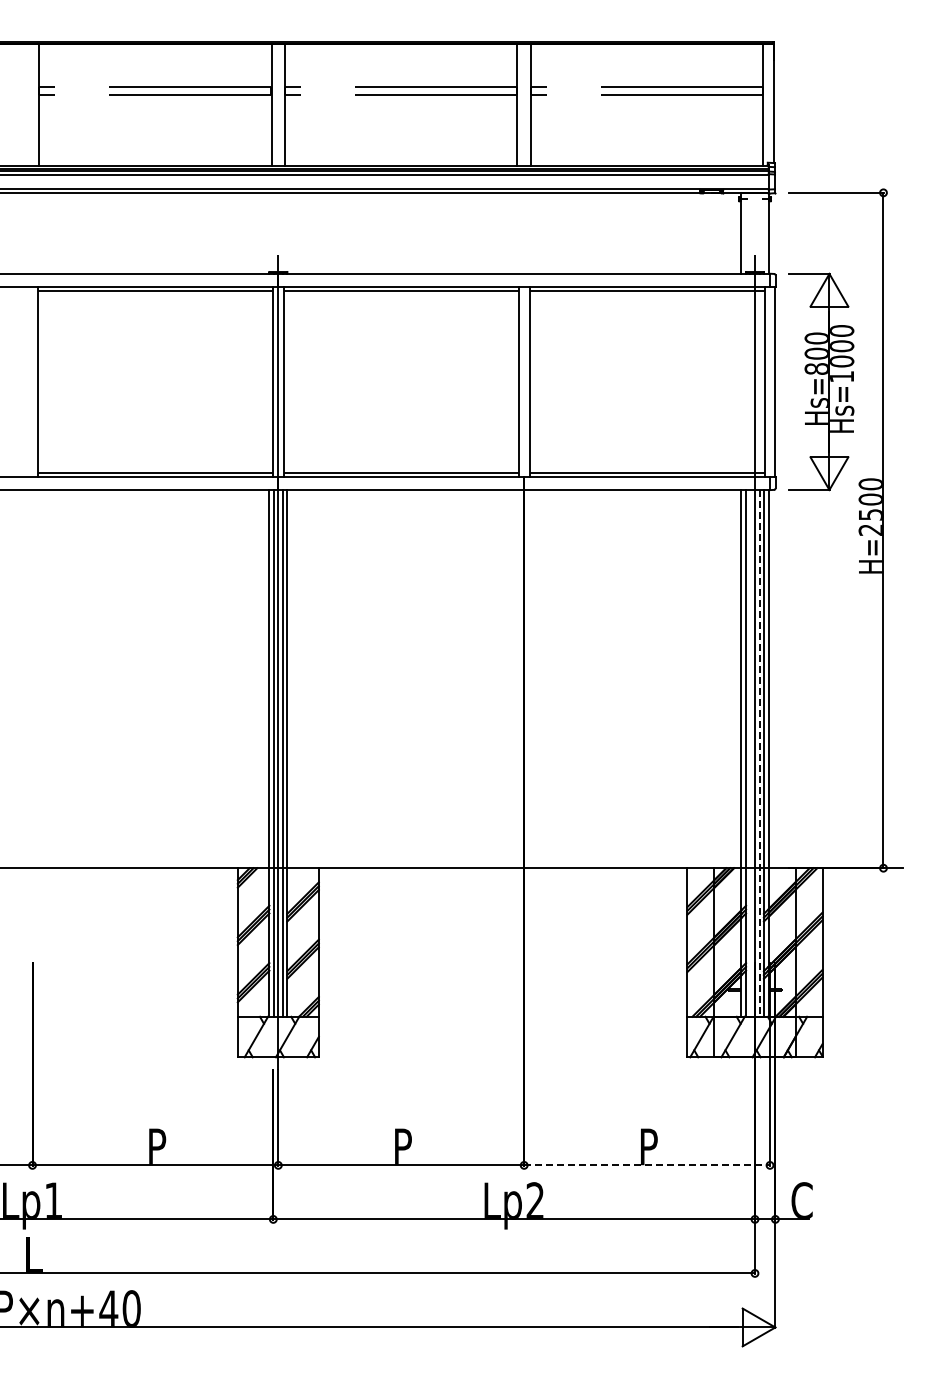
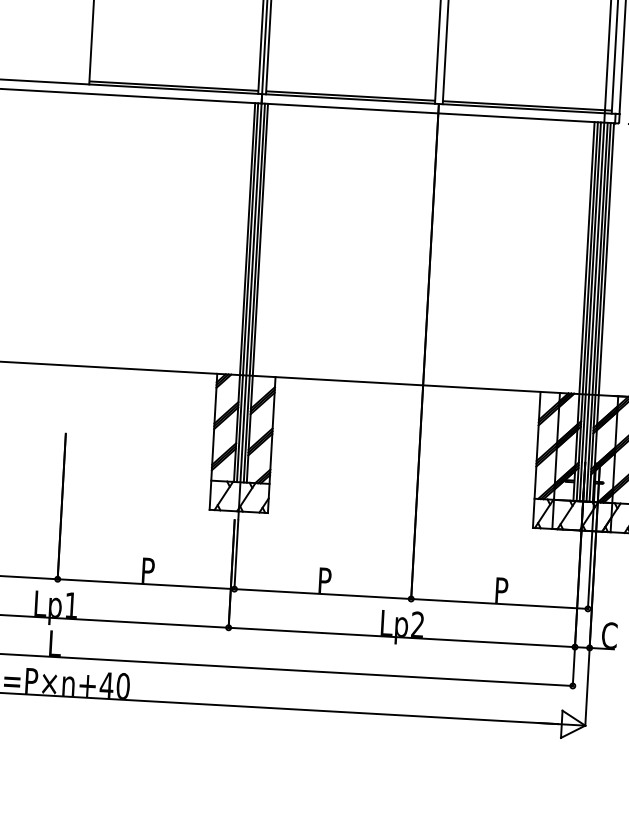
line: (750, 753) -> (590, 311), added
line: (759, 753) -> (596, 312), dashed -> solid
line: (647, 1165) -> (499, 604), dashed -> solid

